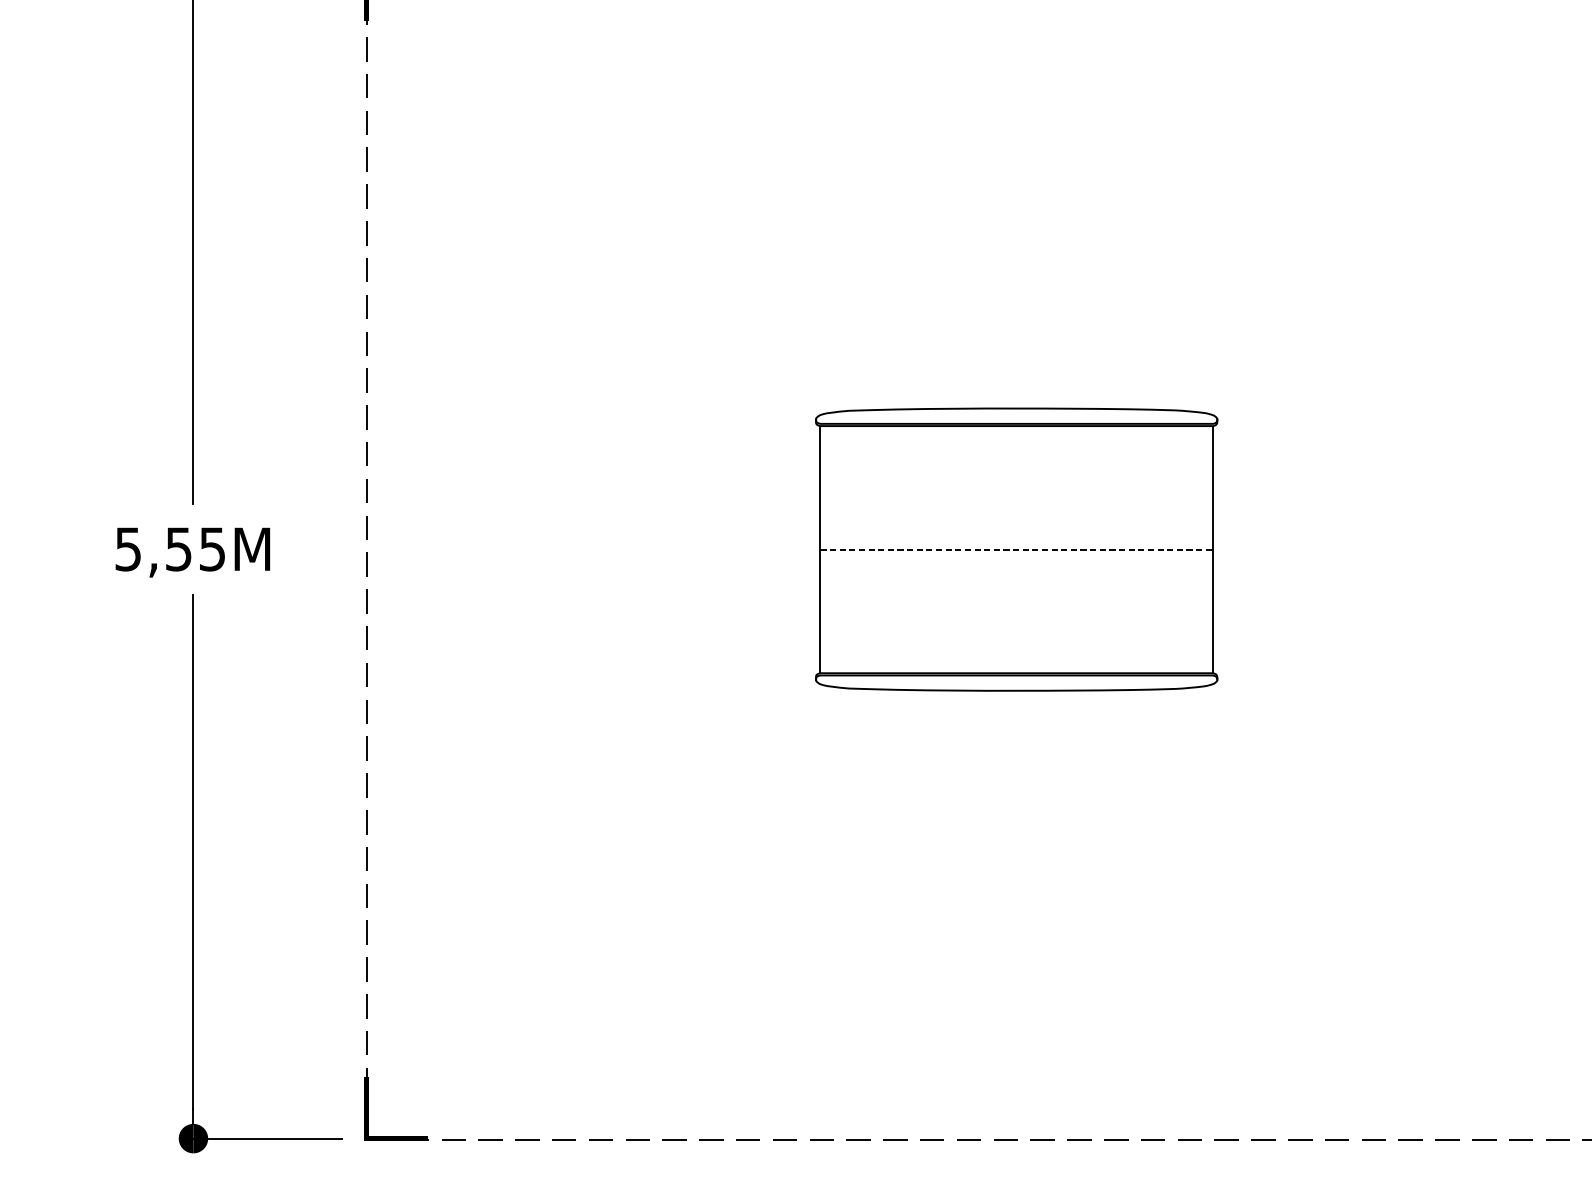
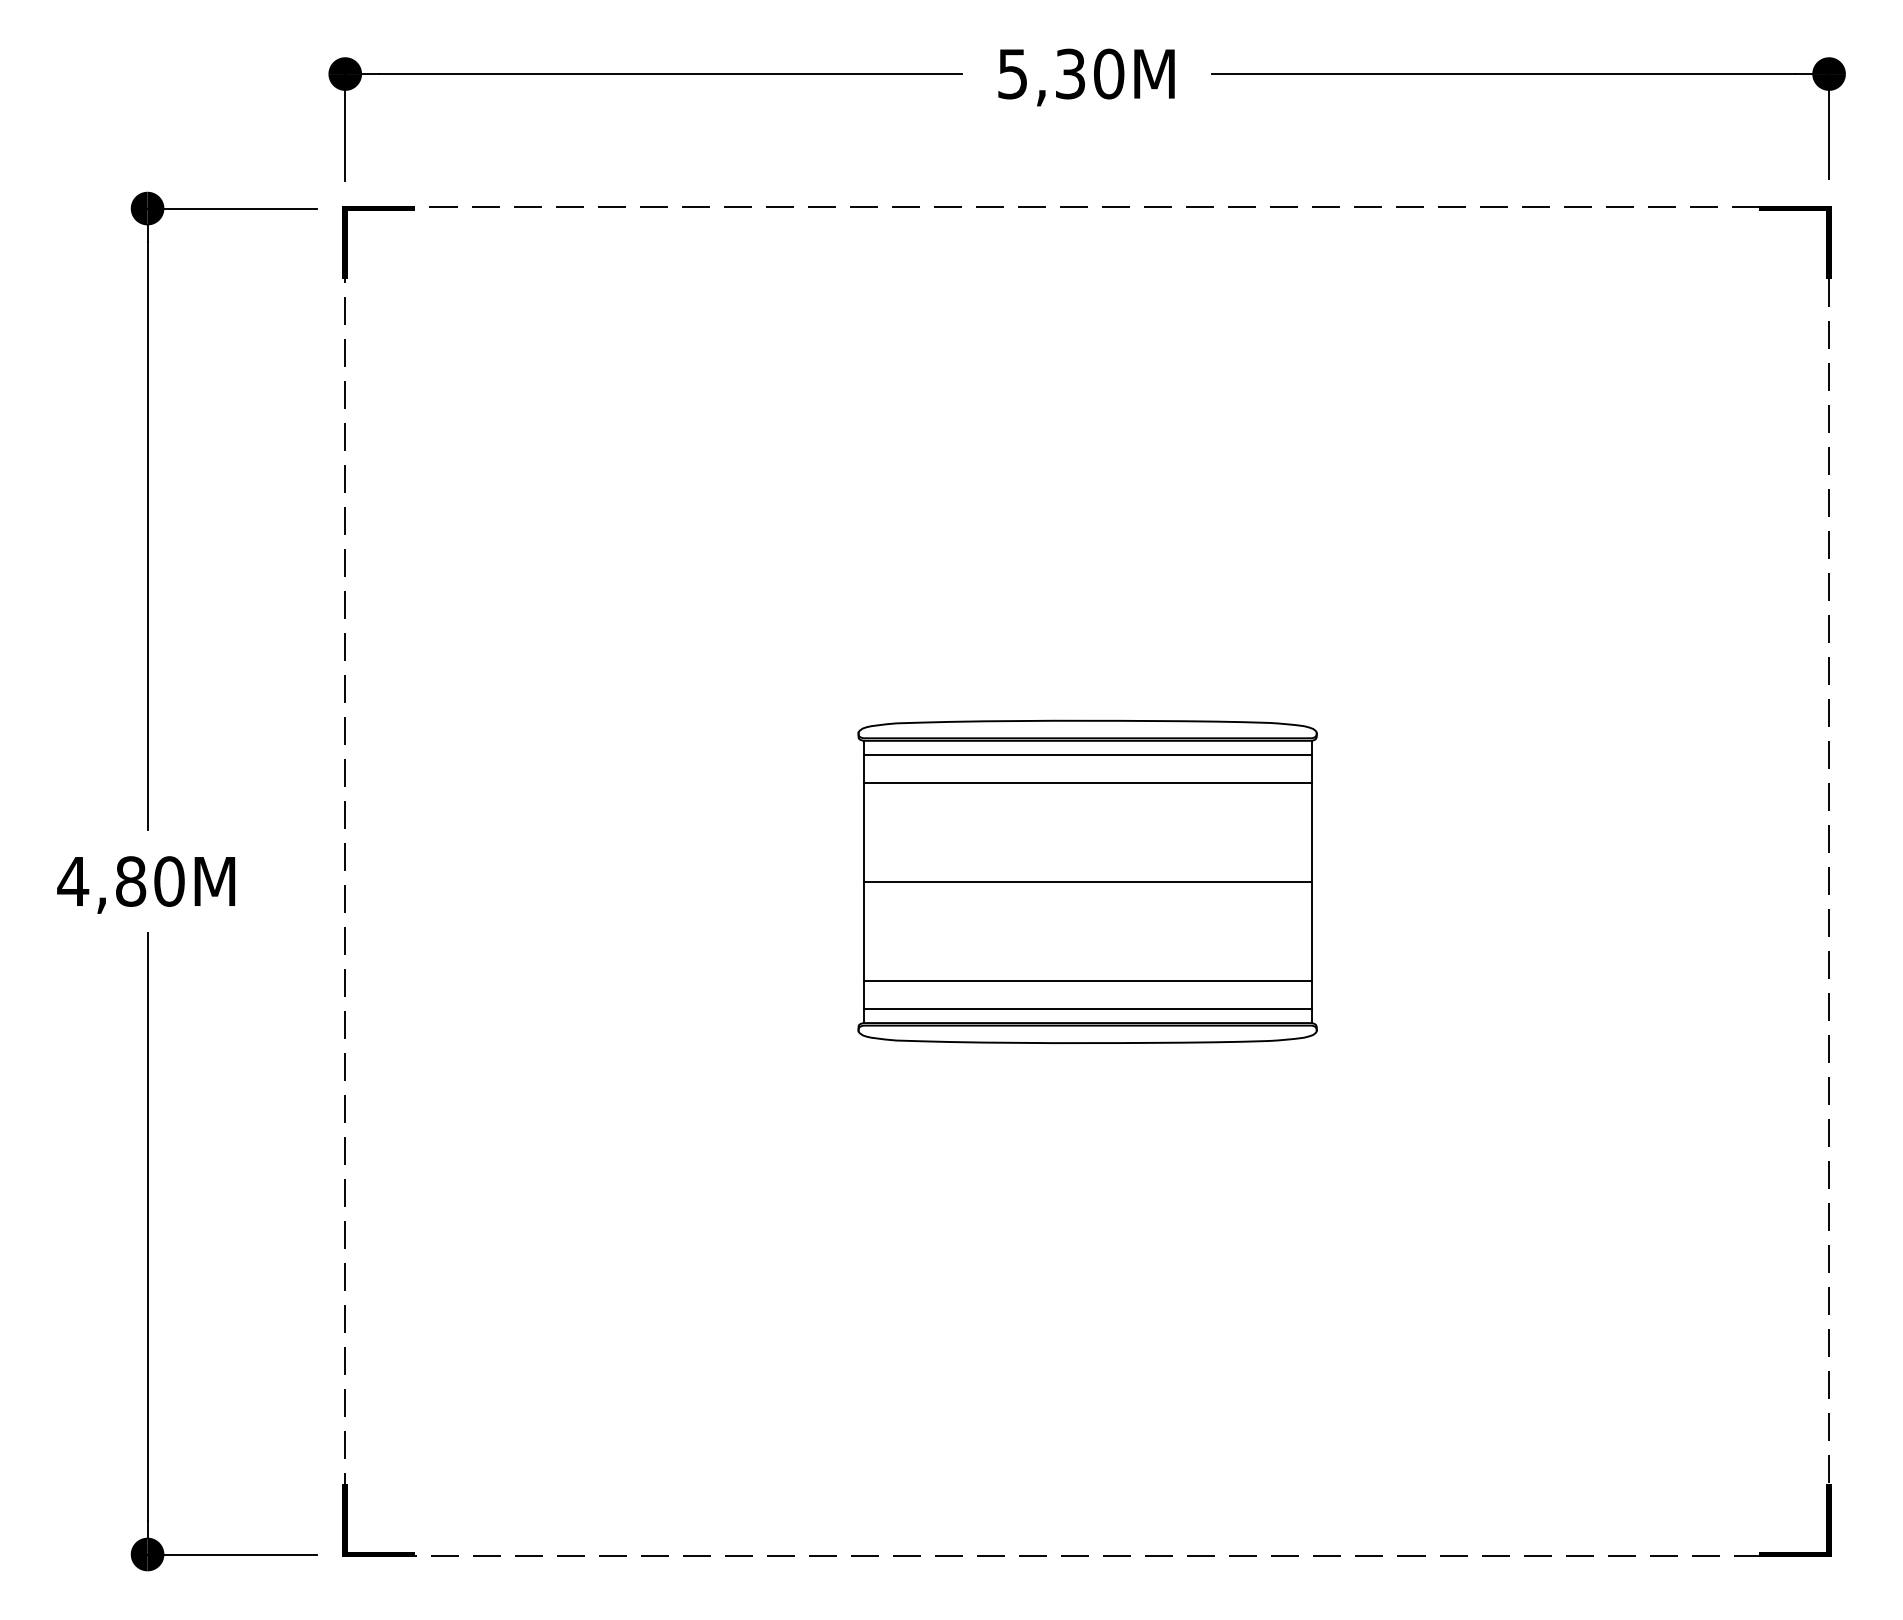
line: (1016, 438) -> (1087, 754), added
line: (1016, 463) -> (1087, 783), added
text: (169, 549) -> (120, 881), 5,55M -> 4,80M
line: (1017, 549) -> (1088, 881), dashed -> solid
line: (1016, 635) -> (1087, 980), added
line: (1016, 661) -> (1087, 1009), added

